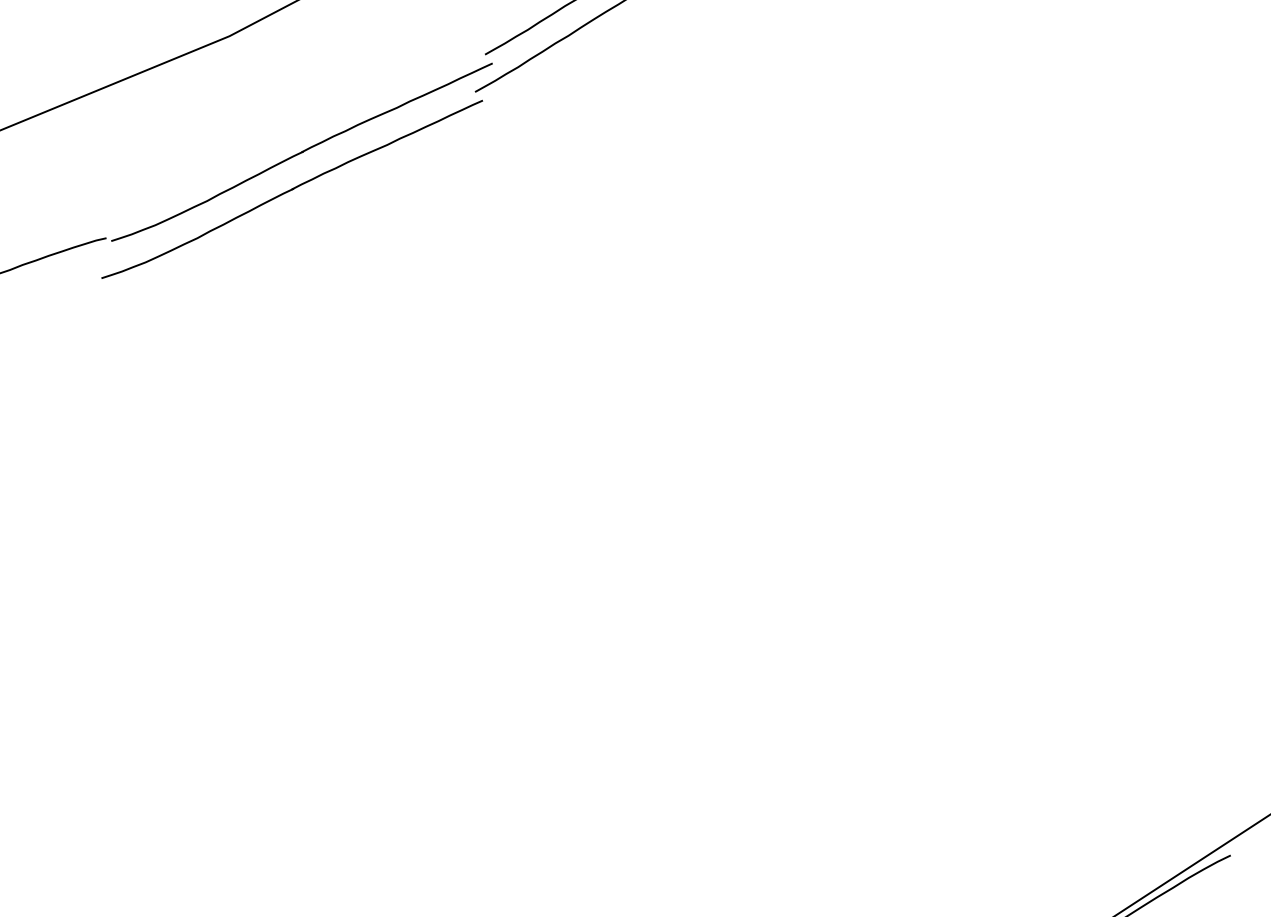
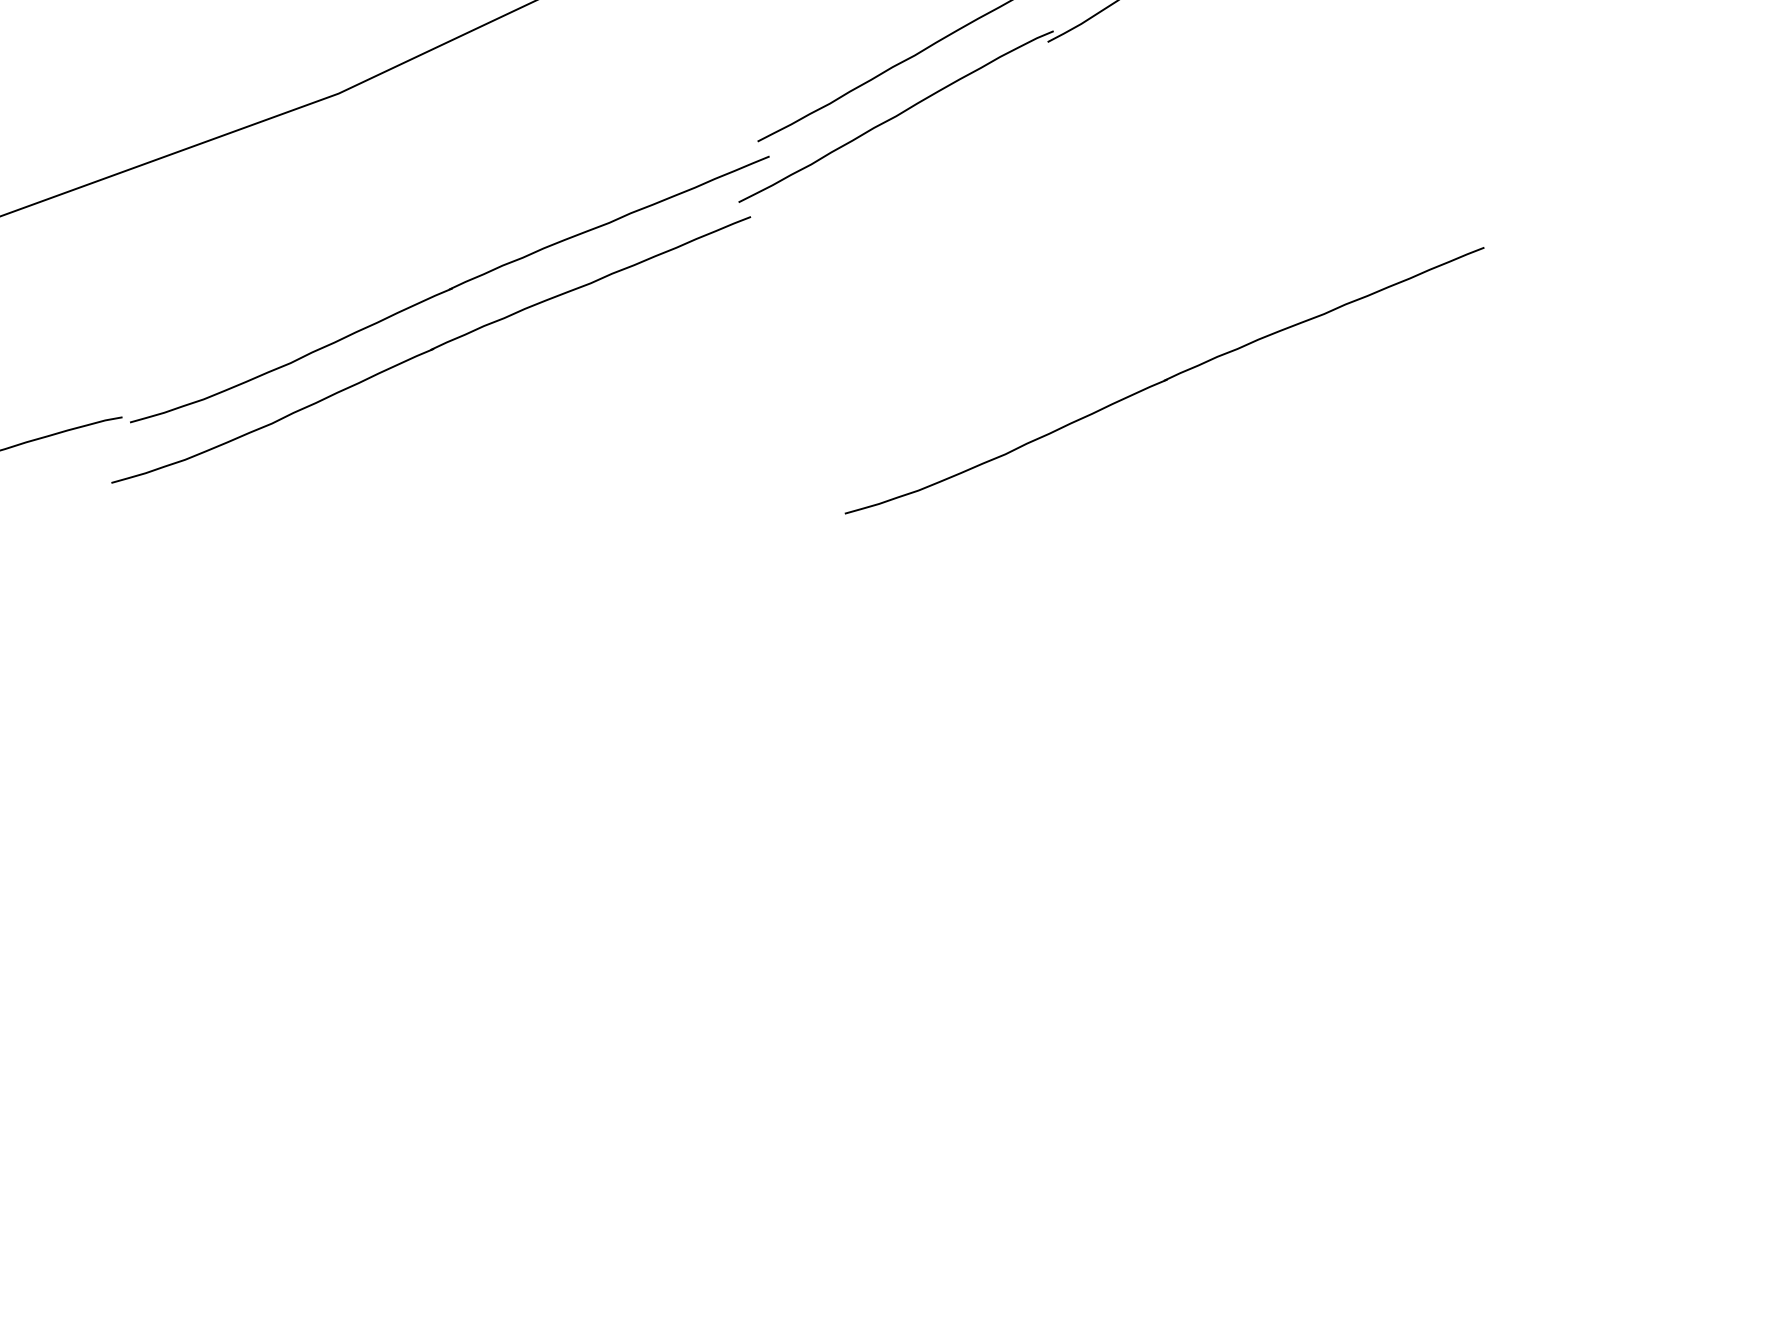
part: (738, 188) -> (1165, 379), added

